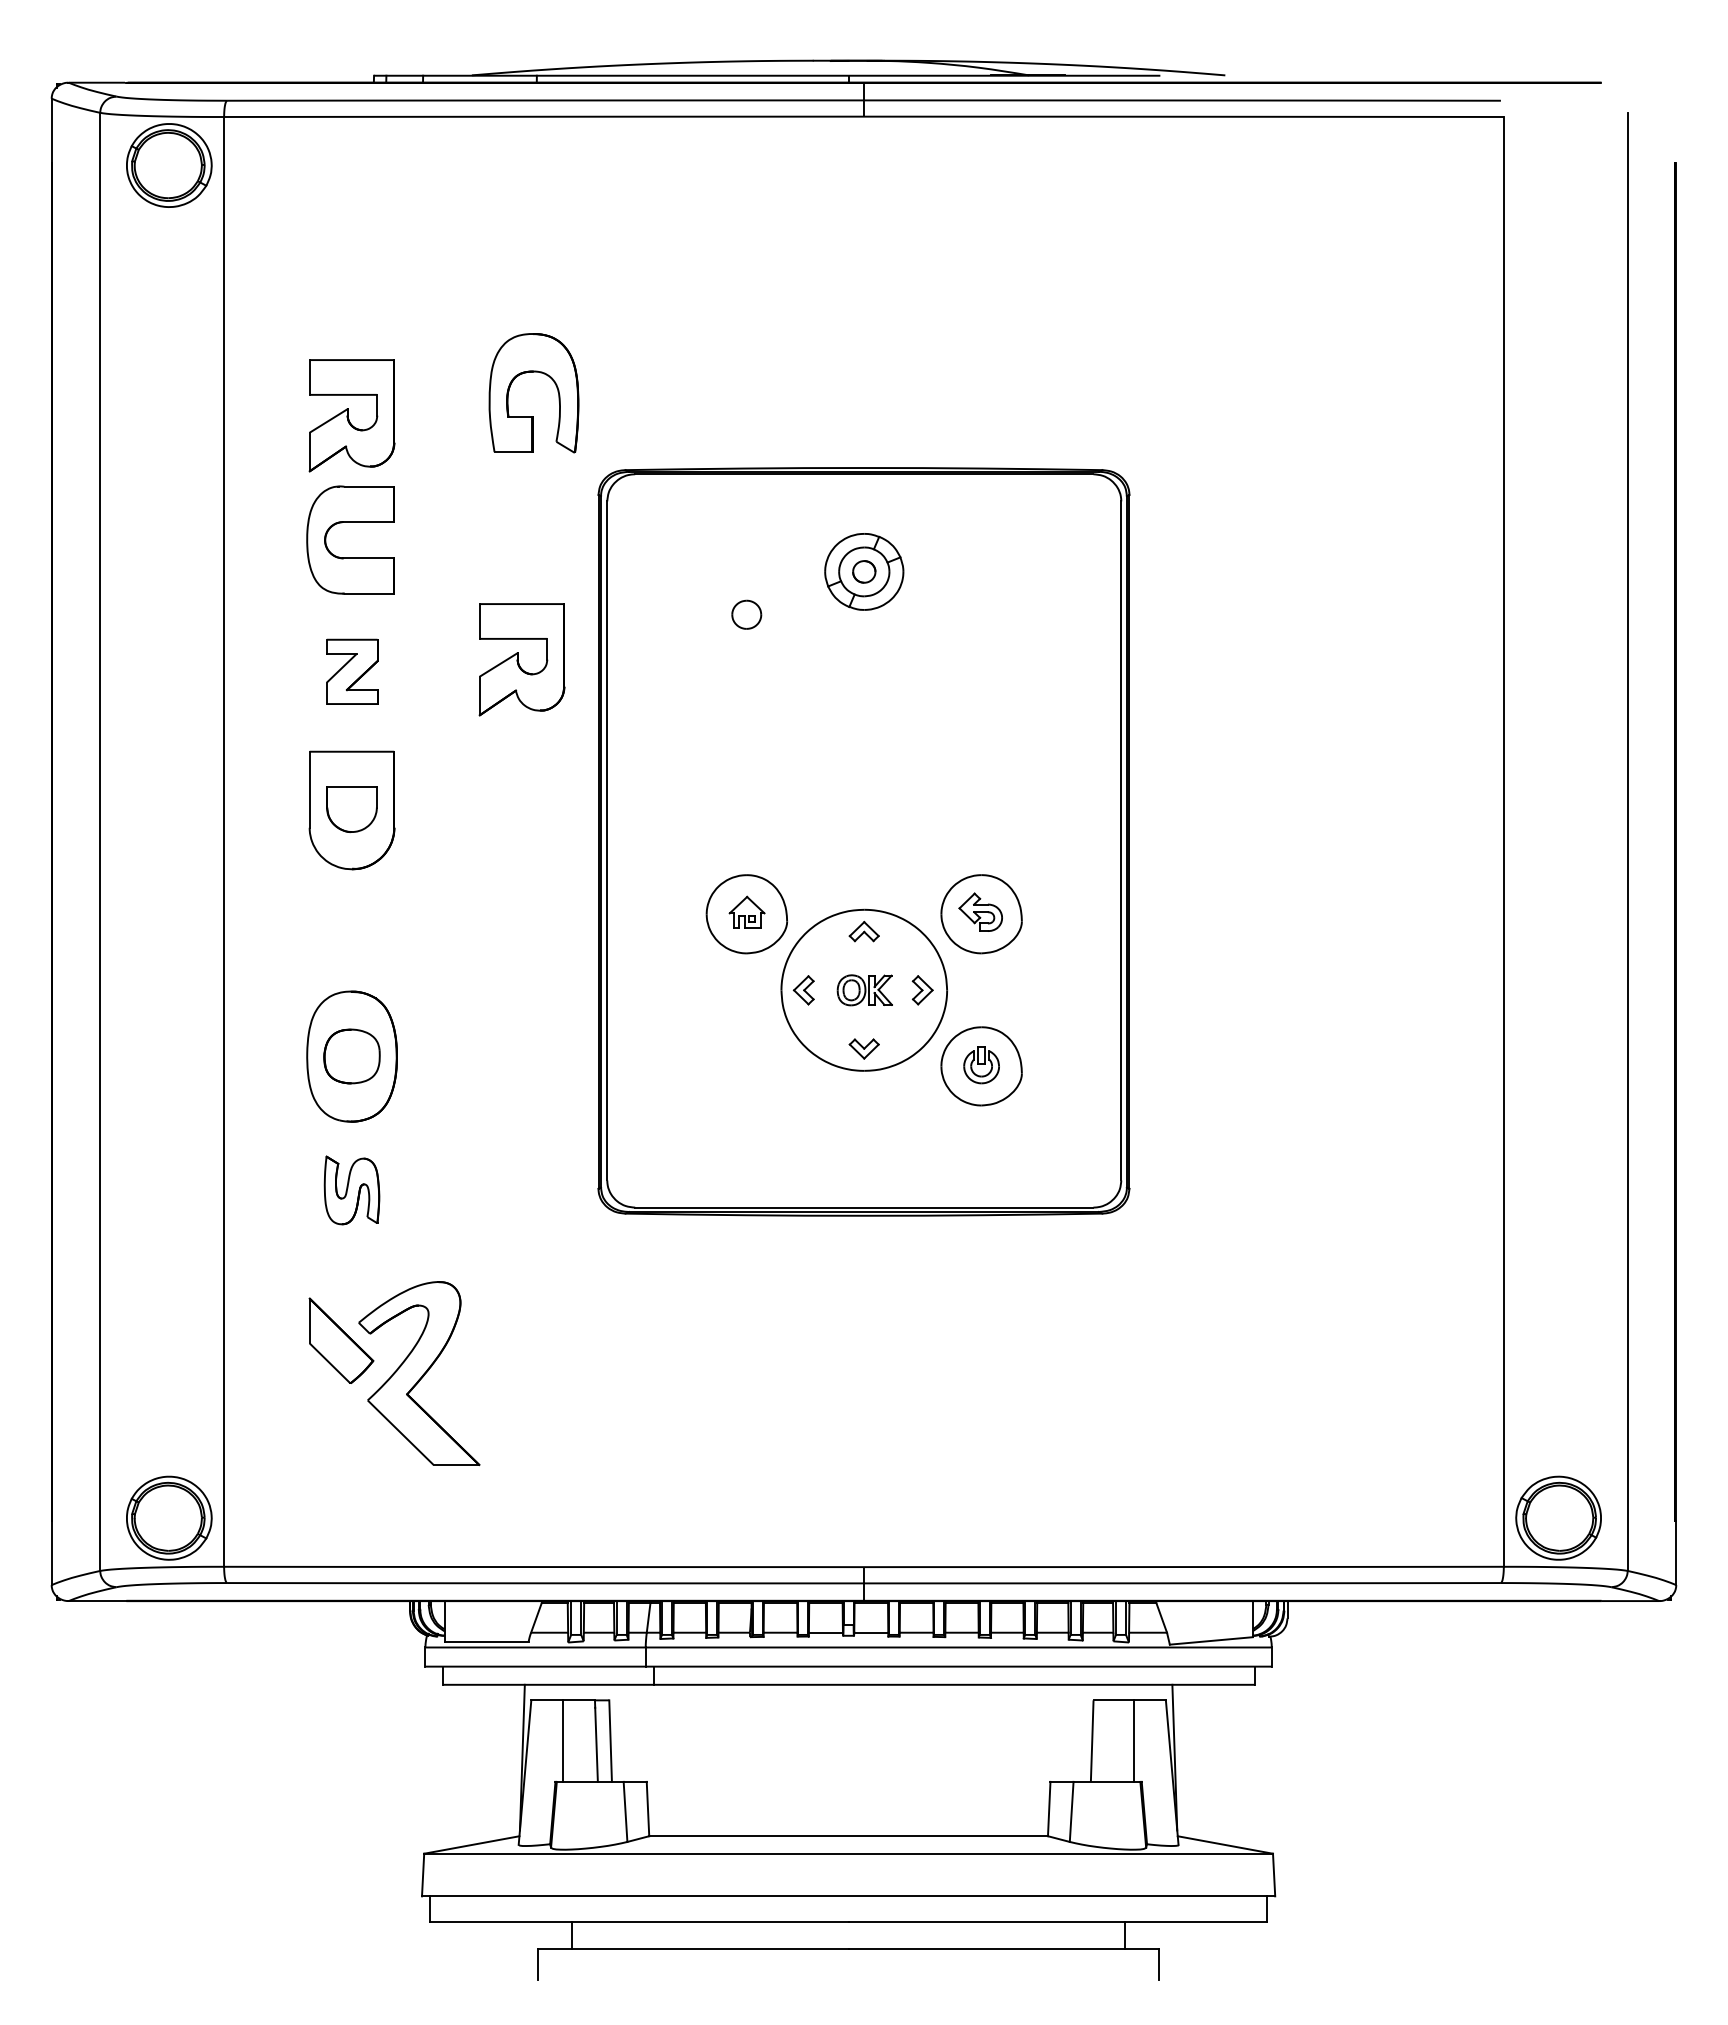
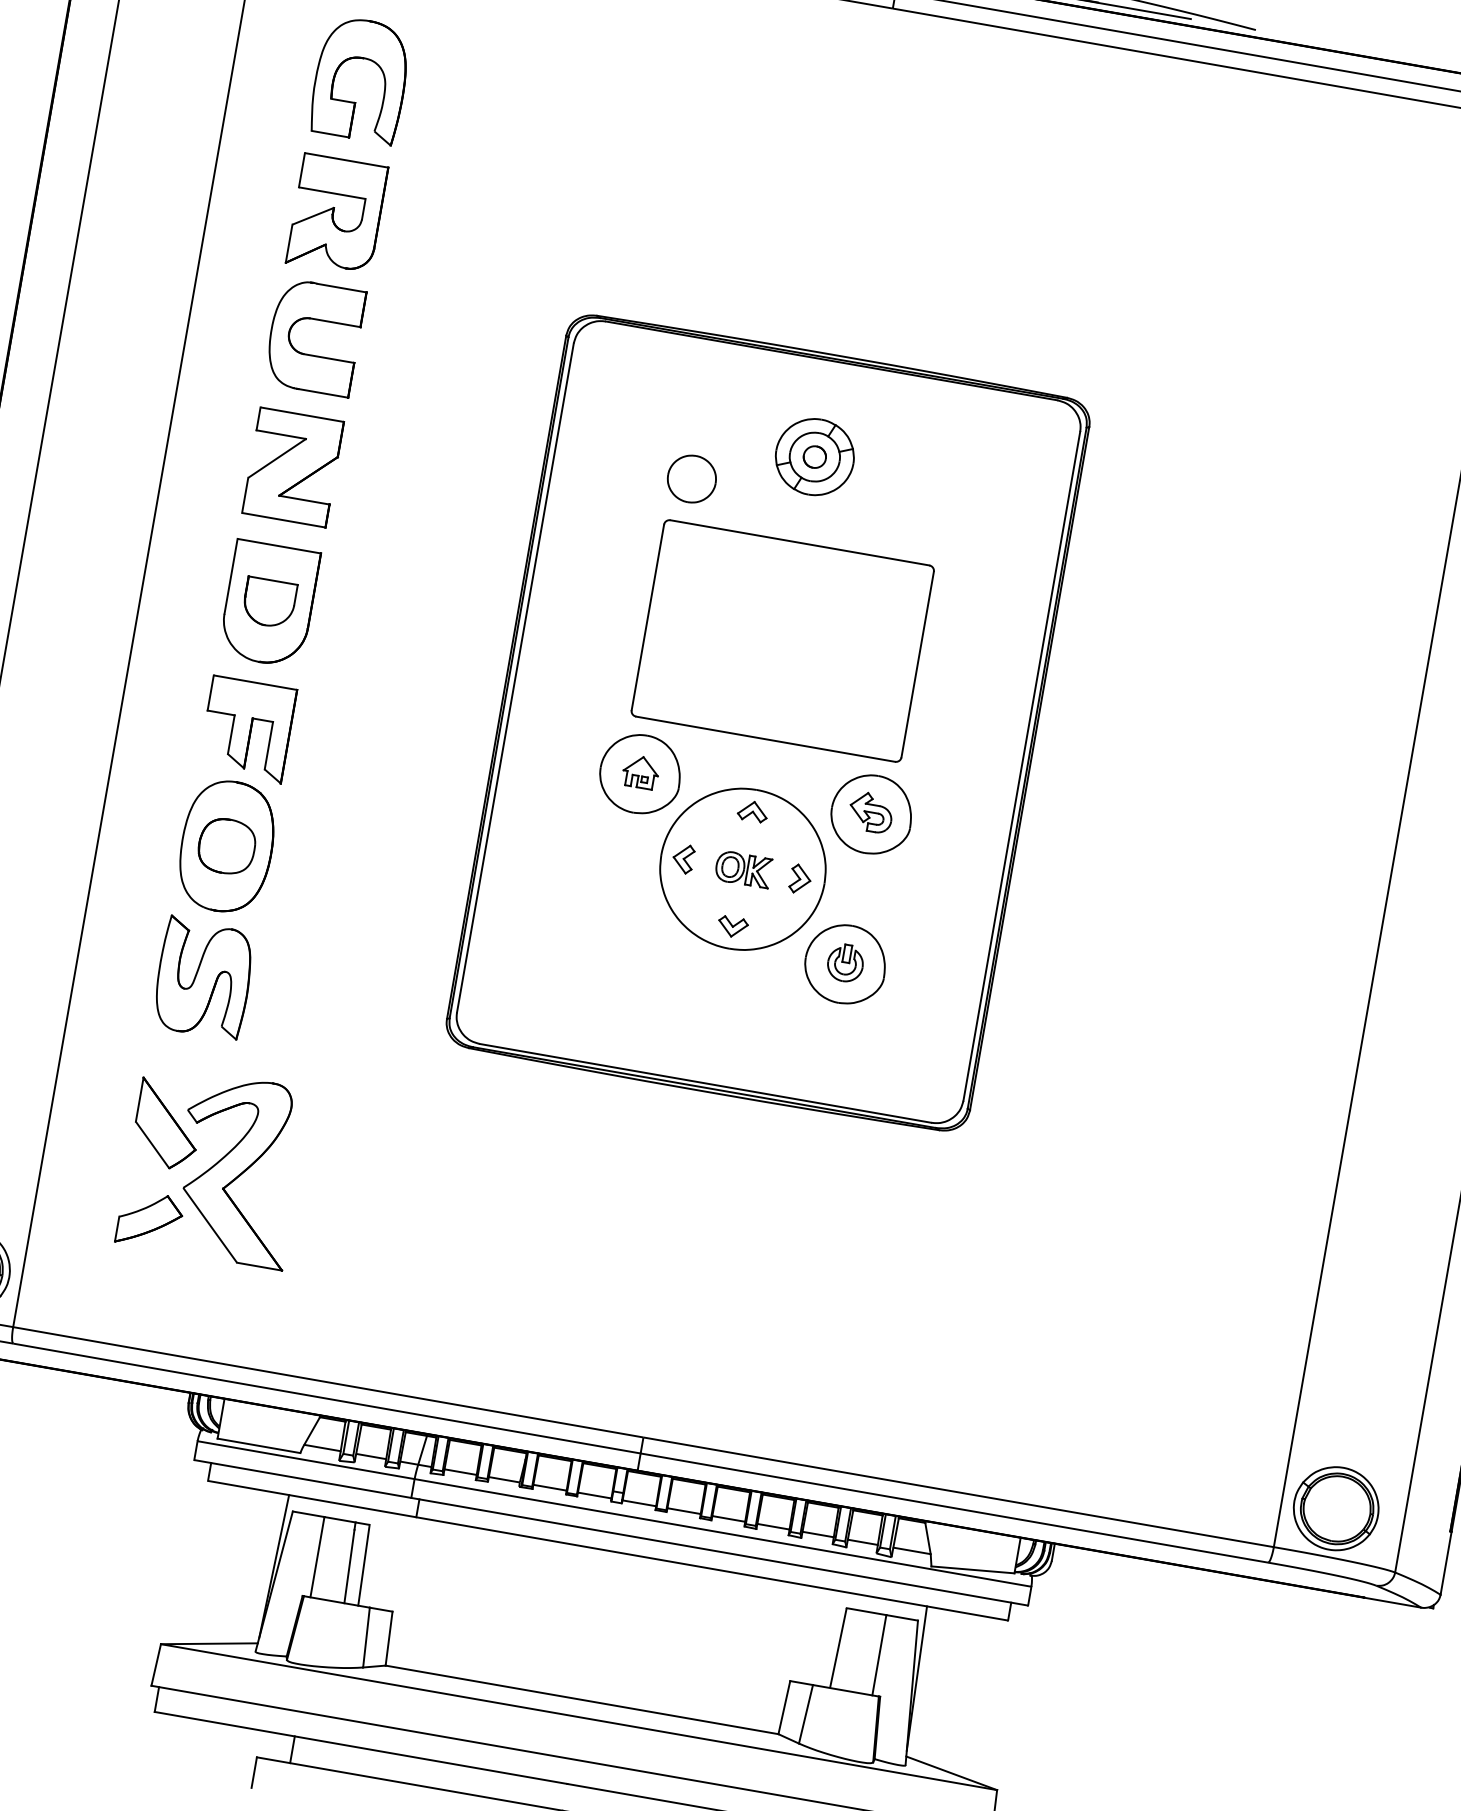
part: (533, 372) -> (363, 59), moved
part: (746, 614) -> (691, 478), size x1.67
part: (521, 659) -> (462, 484), removed
part: (352, 671) -> (293, 467), size x1.67
part: (864, 758) -> (783, 640), added
part: (351, 937) -> (246, 729), added
part: (351, 1190) -> (203, 978), size x1.67
part: (340, 1437) -> (150, 1219), added

